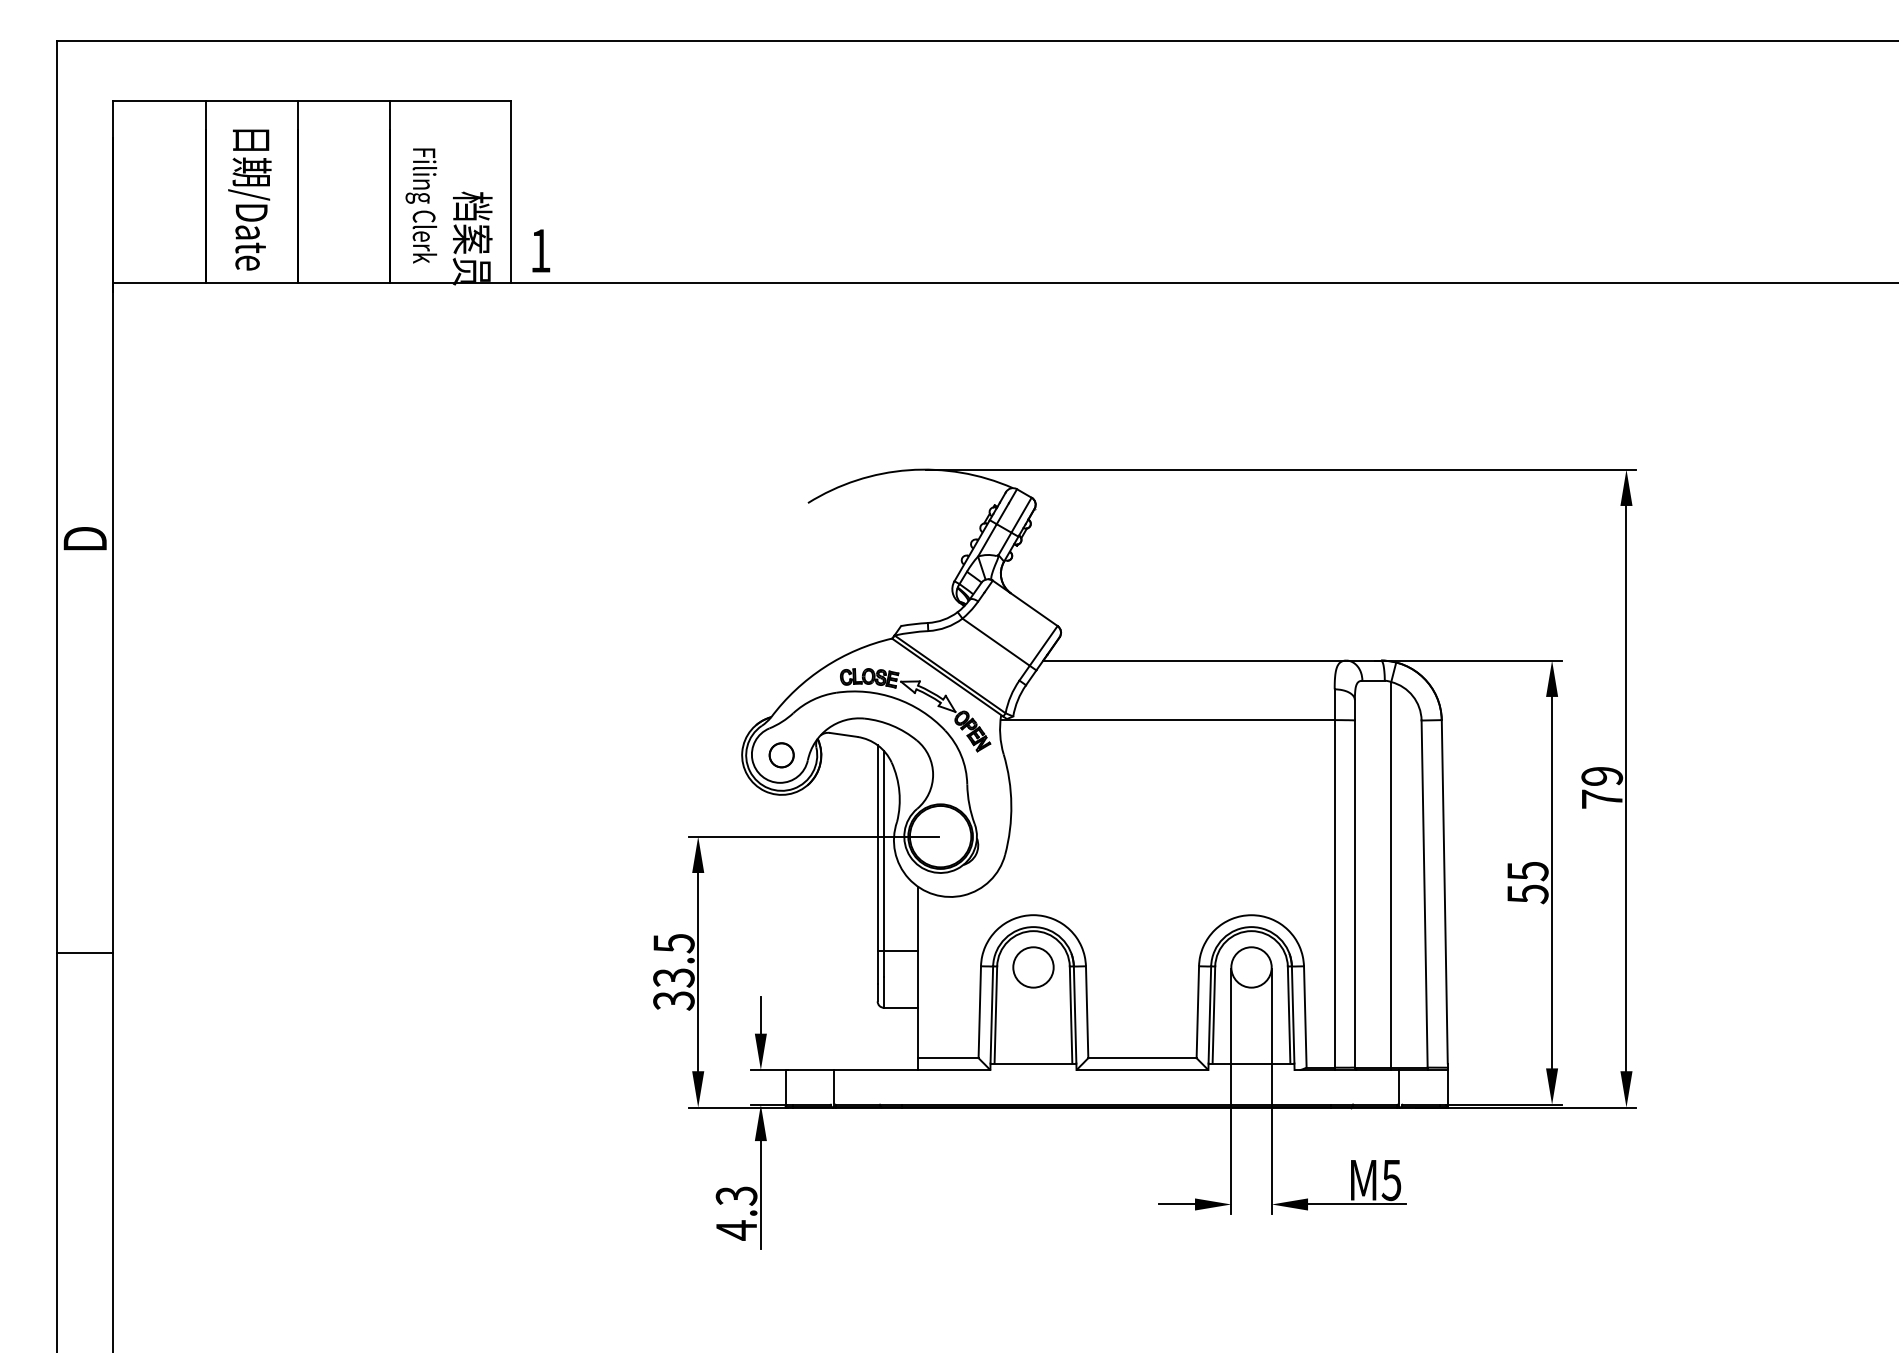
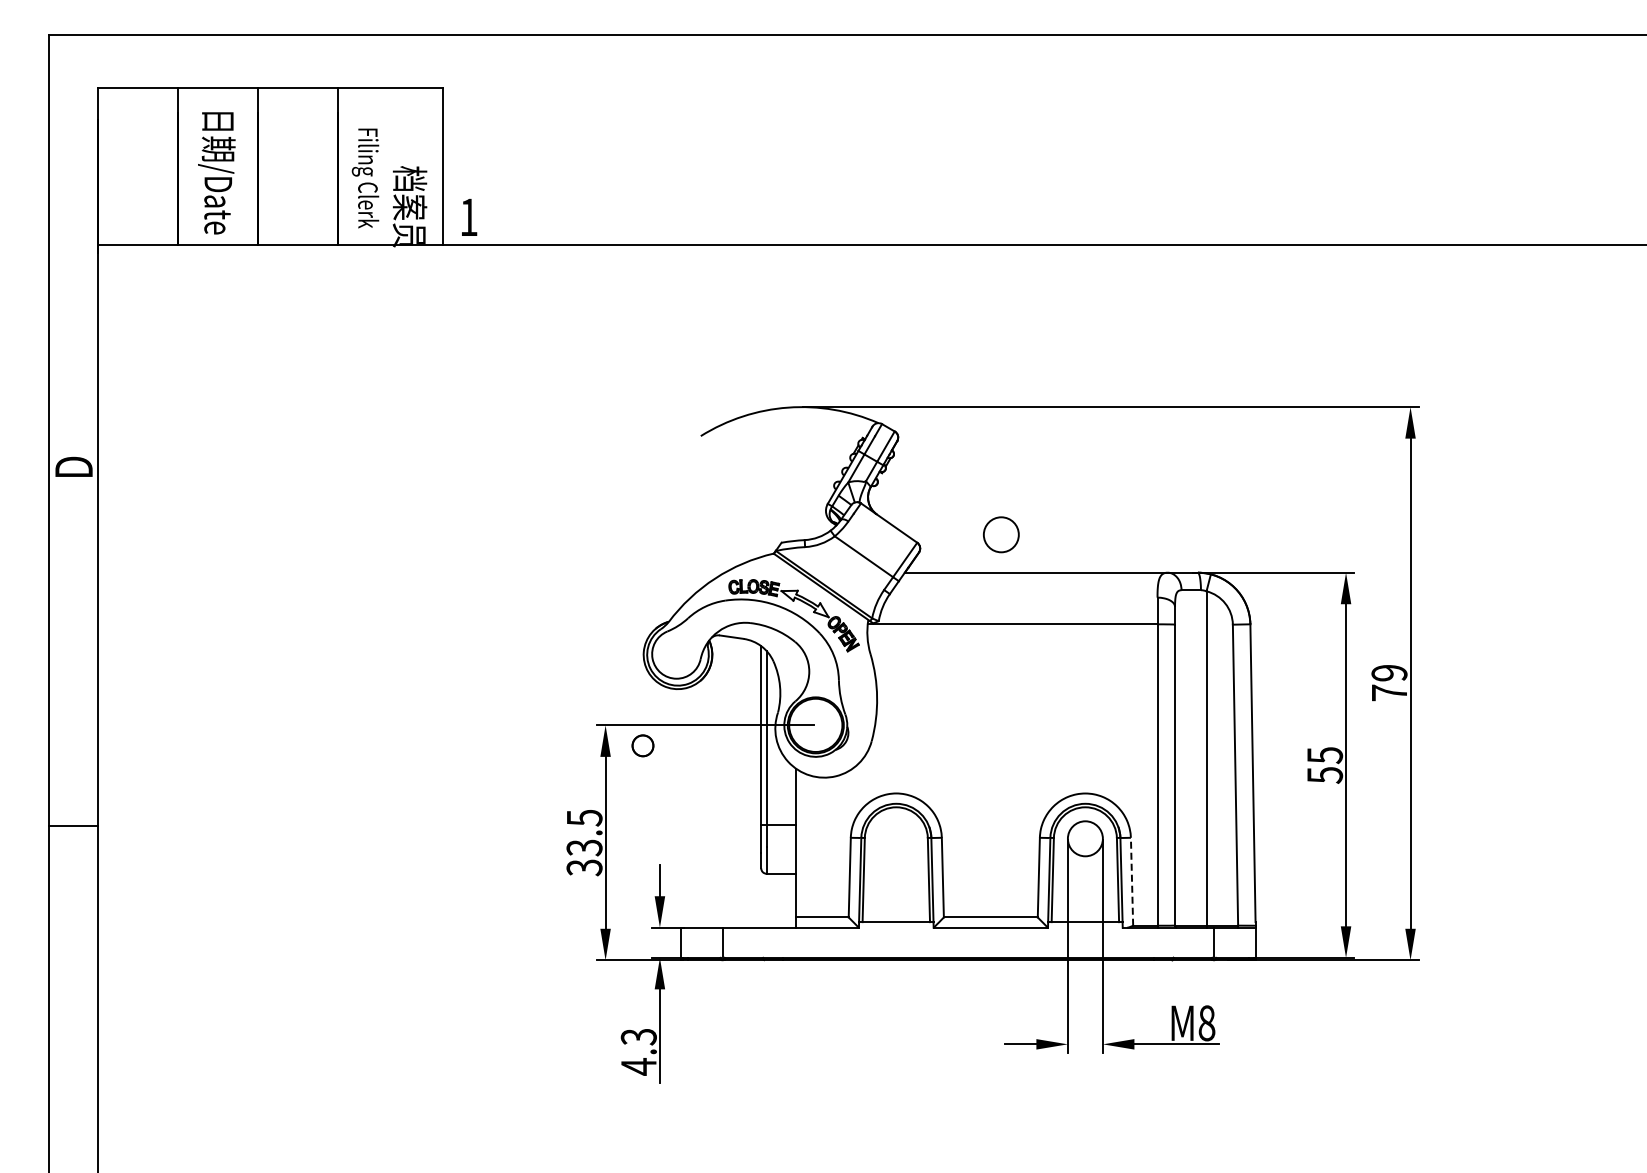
circle: (781, 754) -> (642, 745), moved
circle: (1033, 967) -> (1001, 534), moved
line: (1305, 1016) -> (1132, 881), solid -> dashed
text: (1391, 1180) -> (1206, 1023), M5 -> M8

